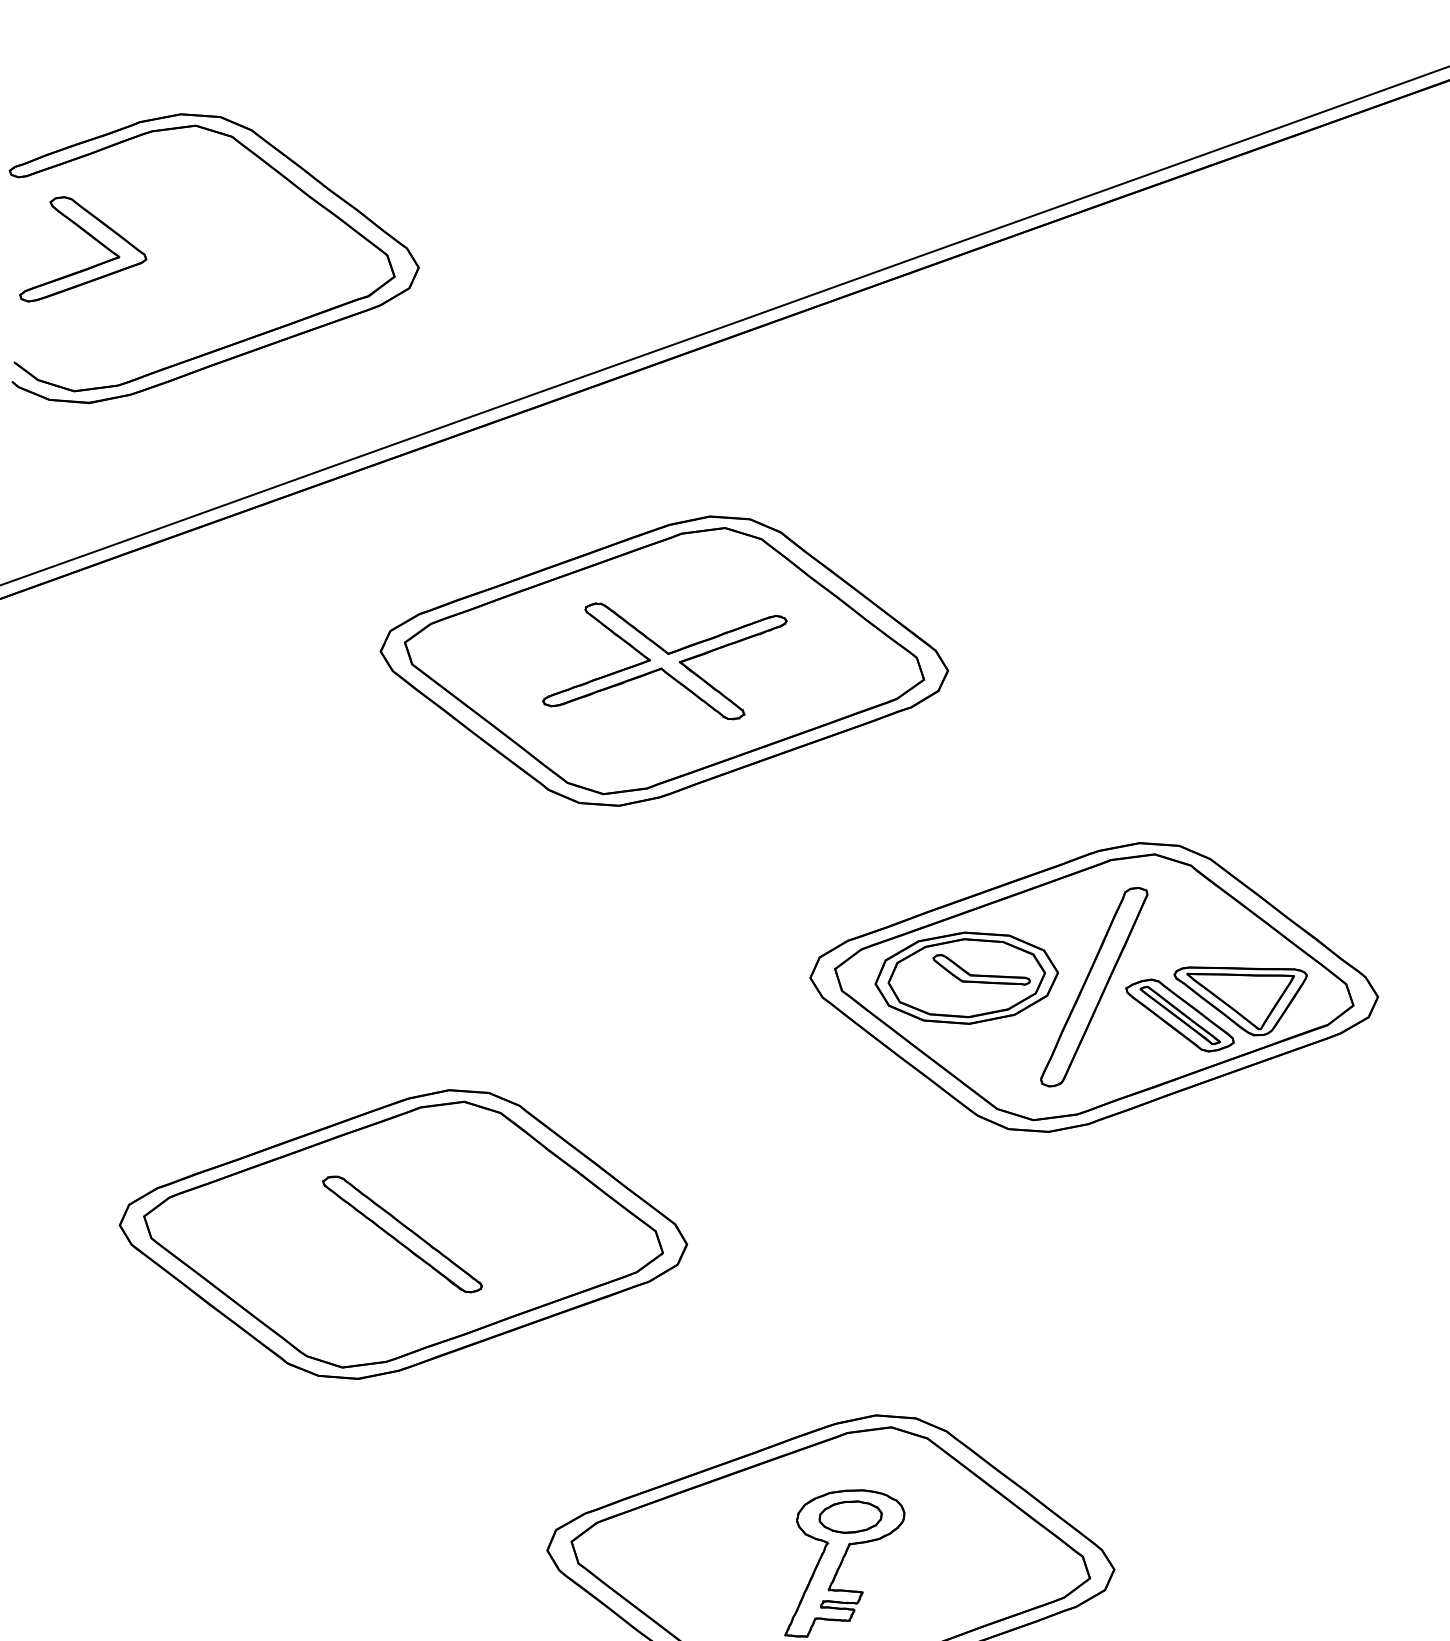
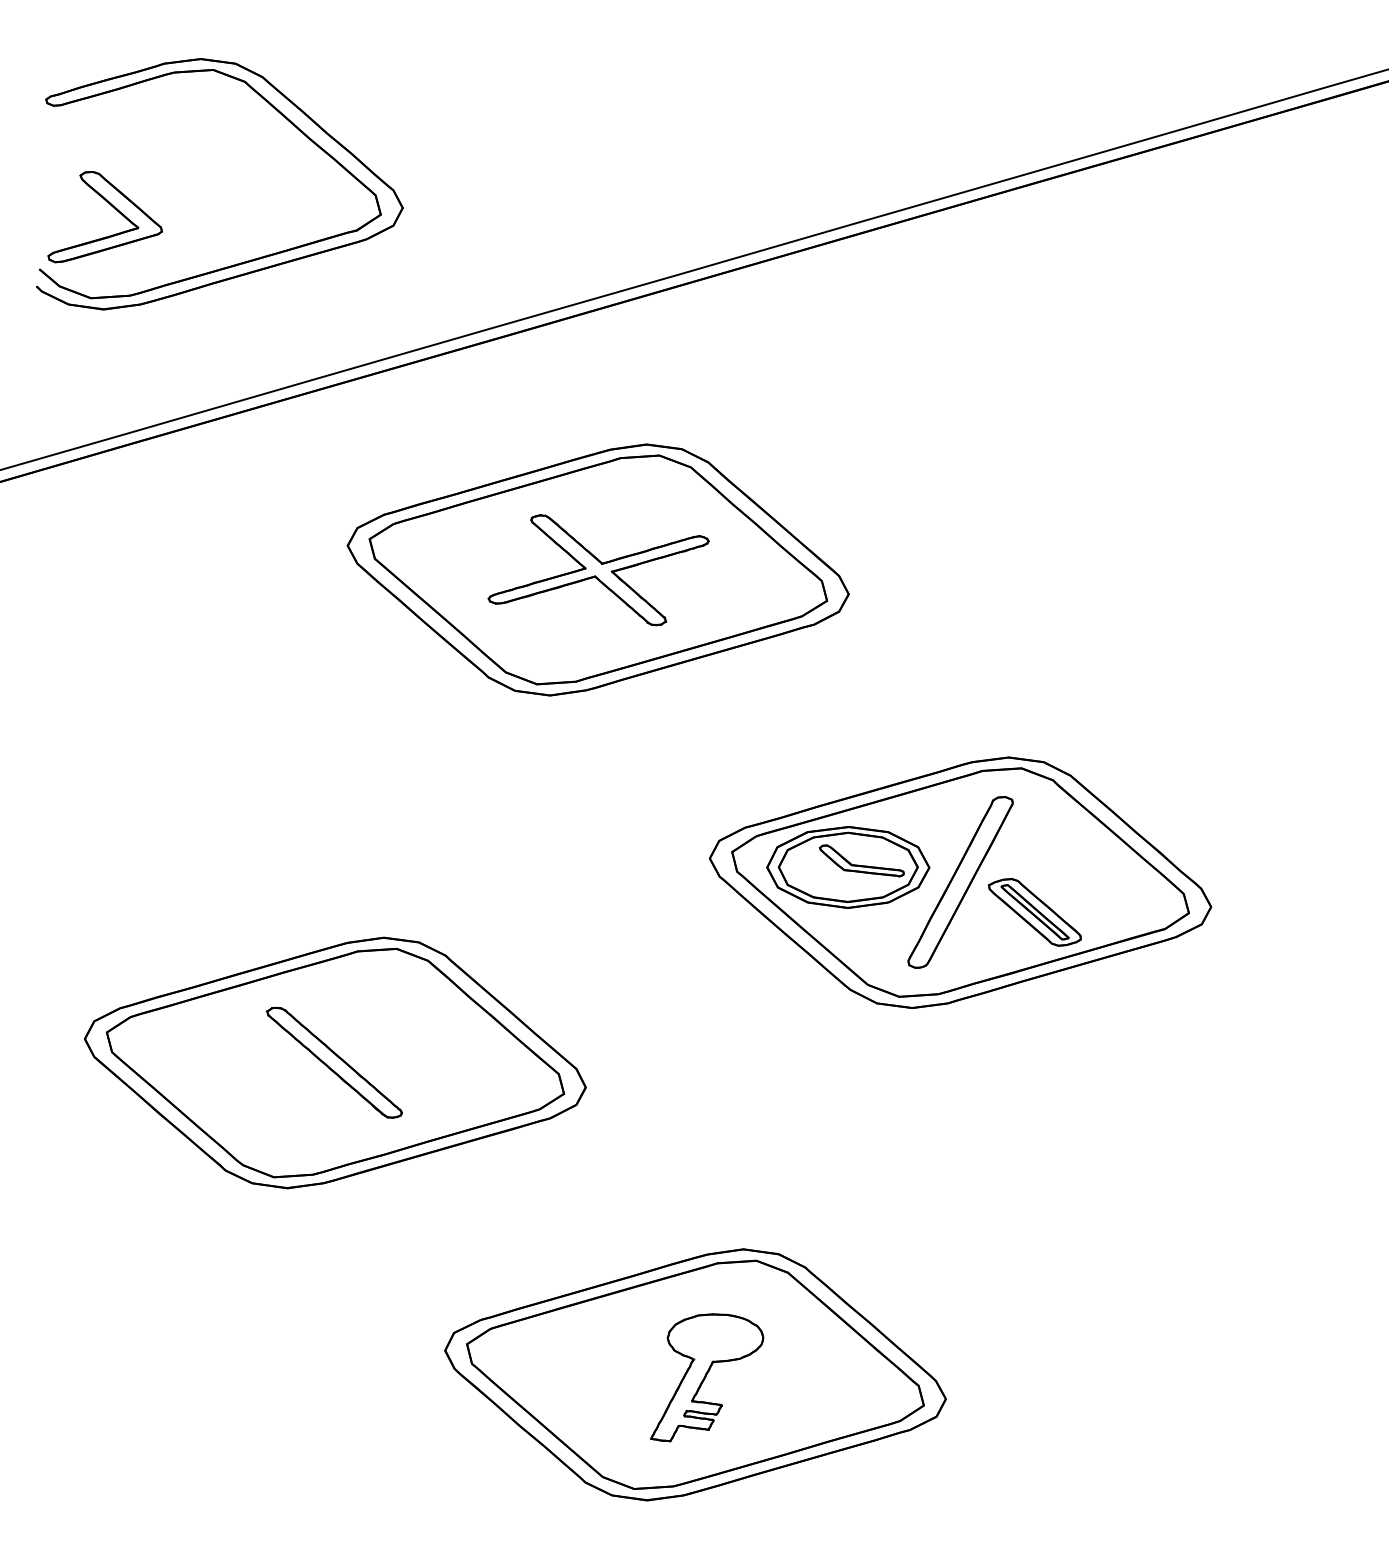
part: (89, 236) -> (113, 208), moved
part: (1241, 1000) -> (1090, 902), removed
part: (850, 1516) -> (715, 1337), removed

